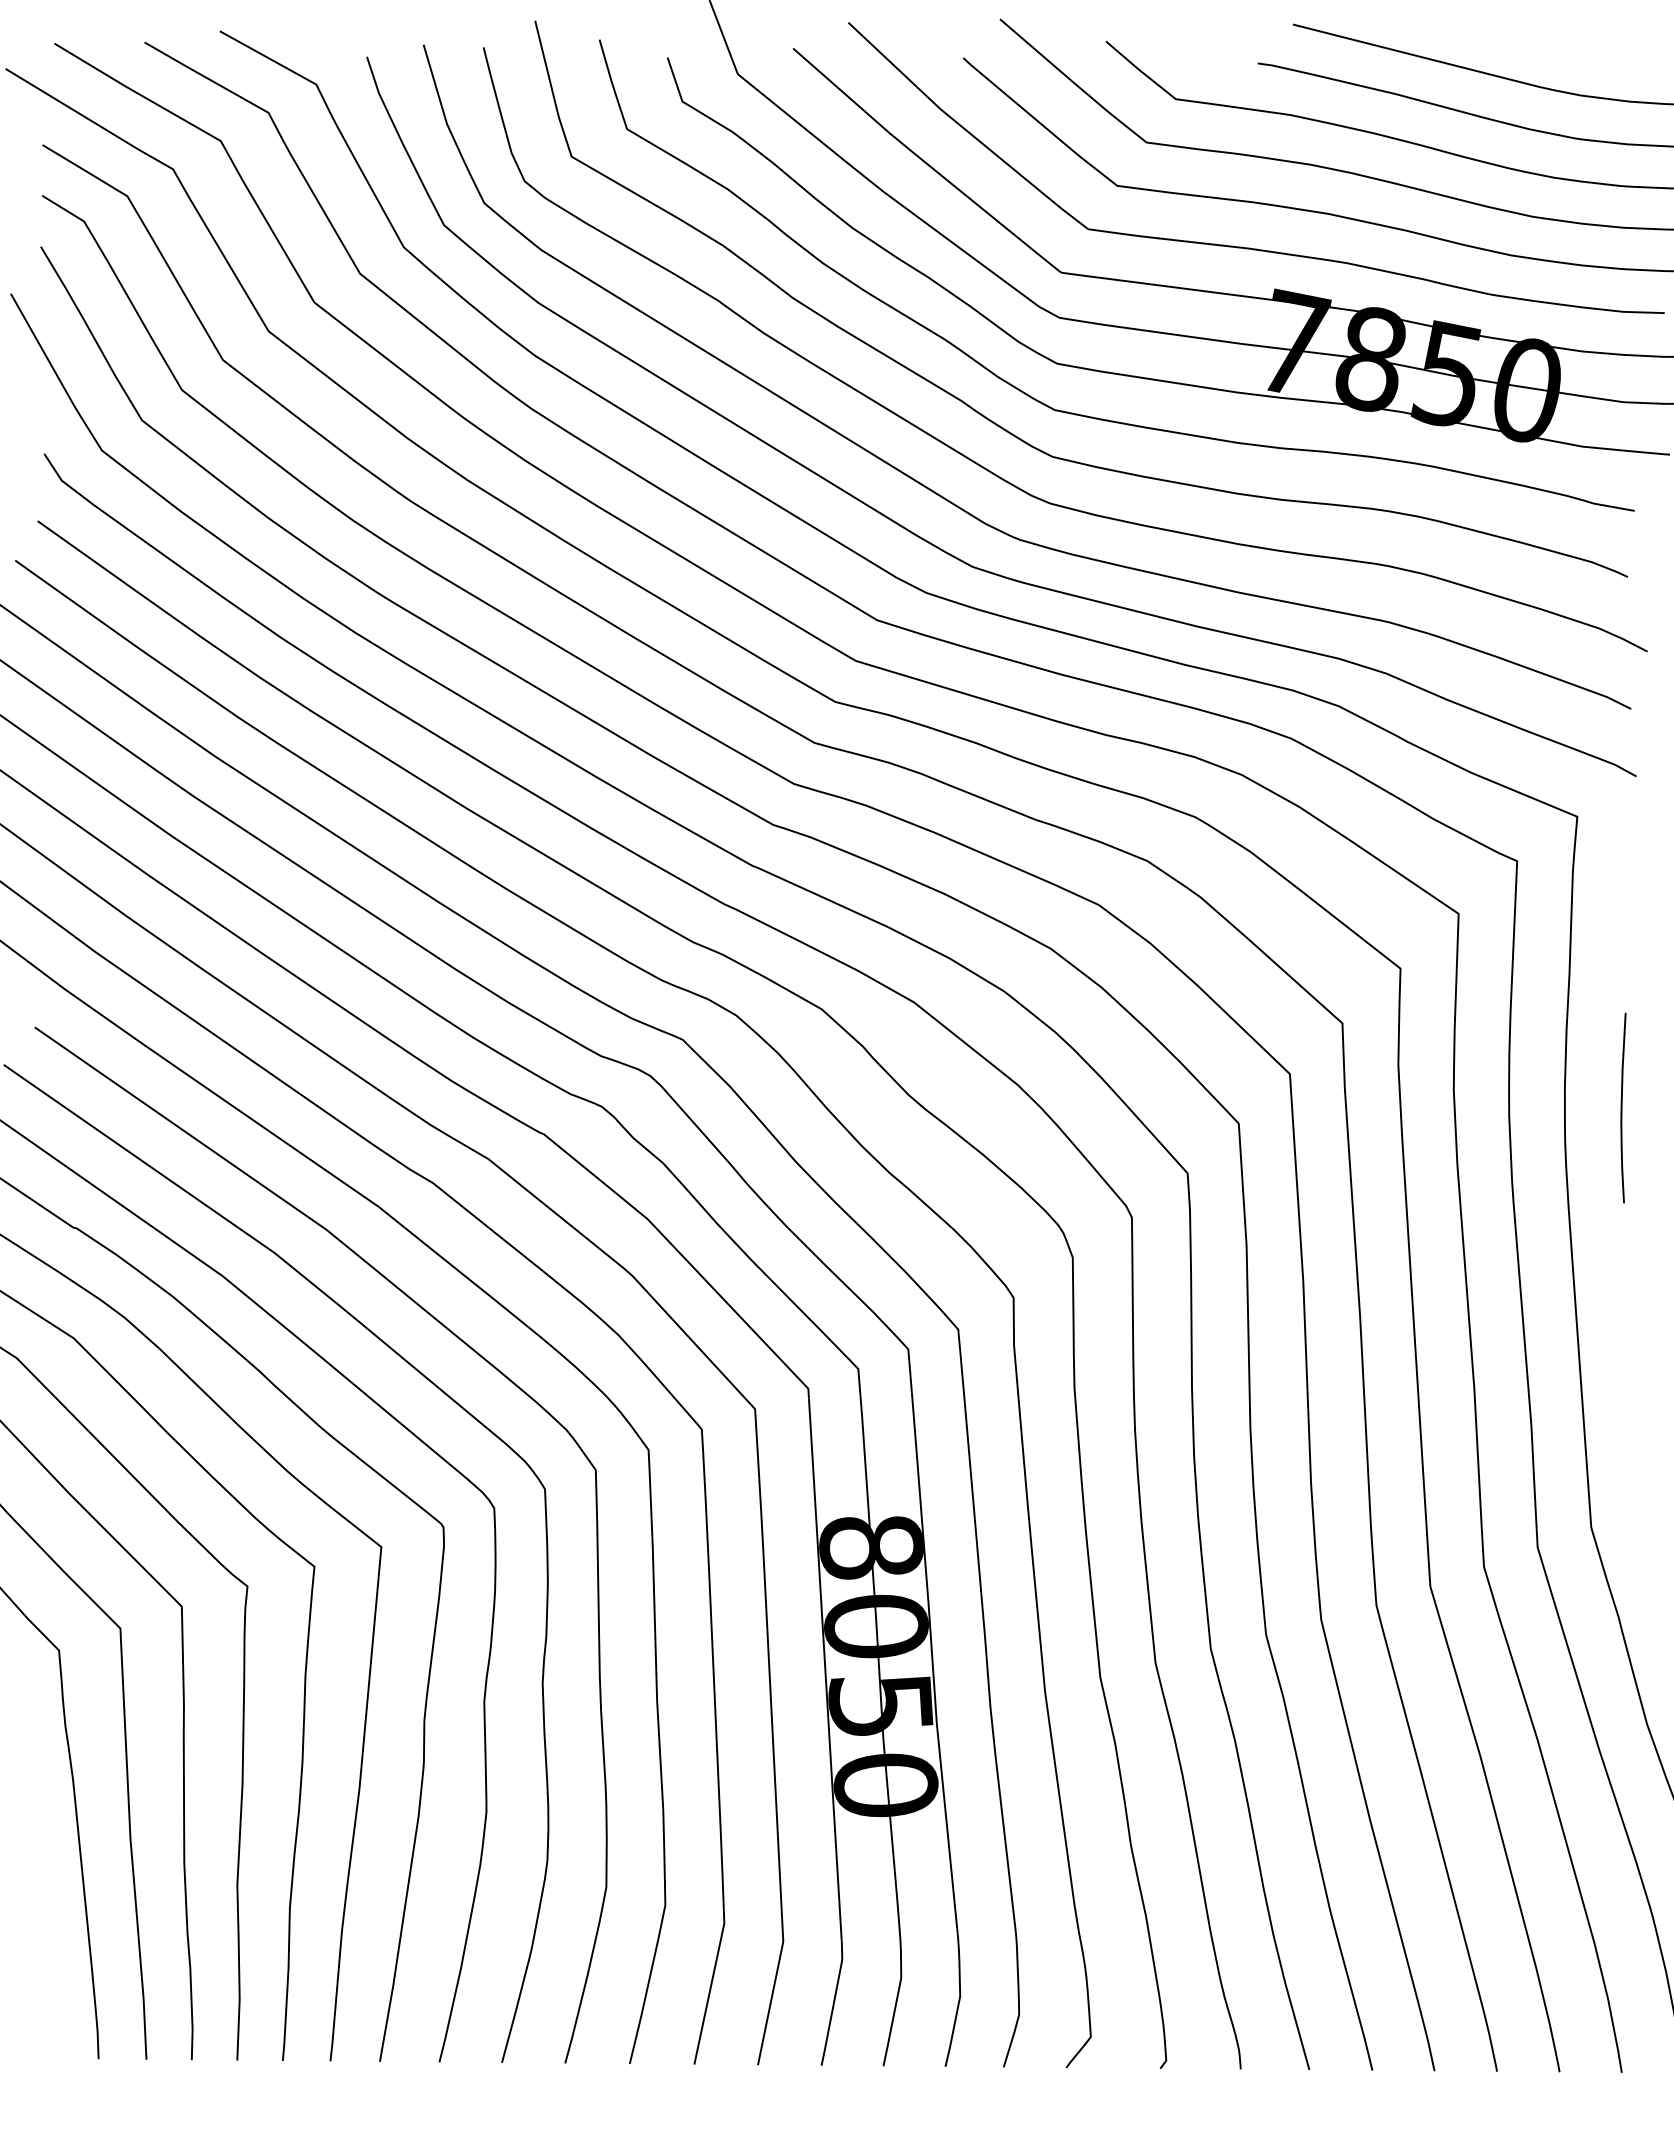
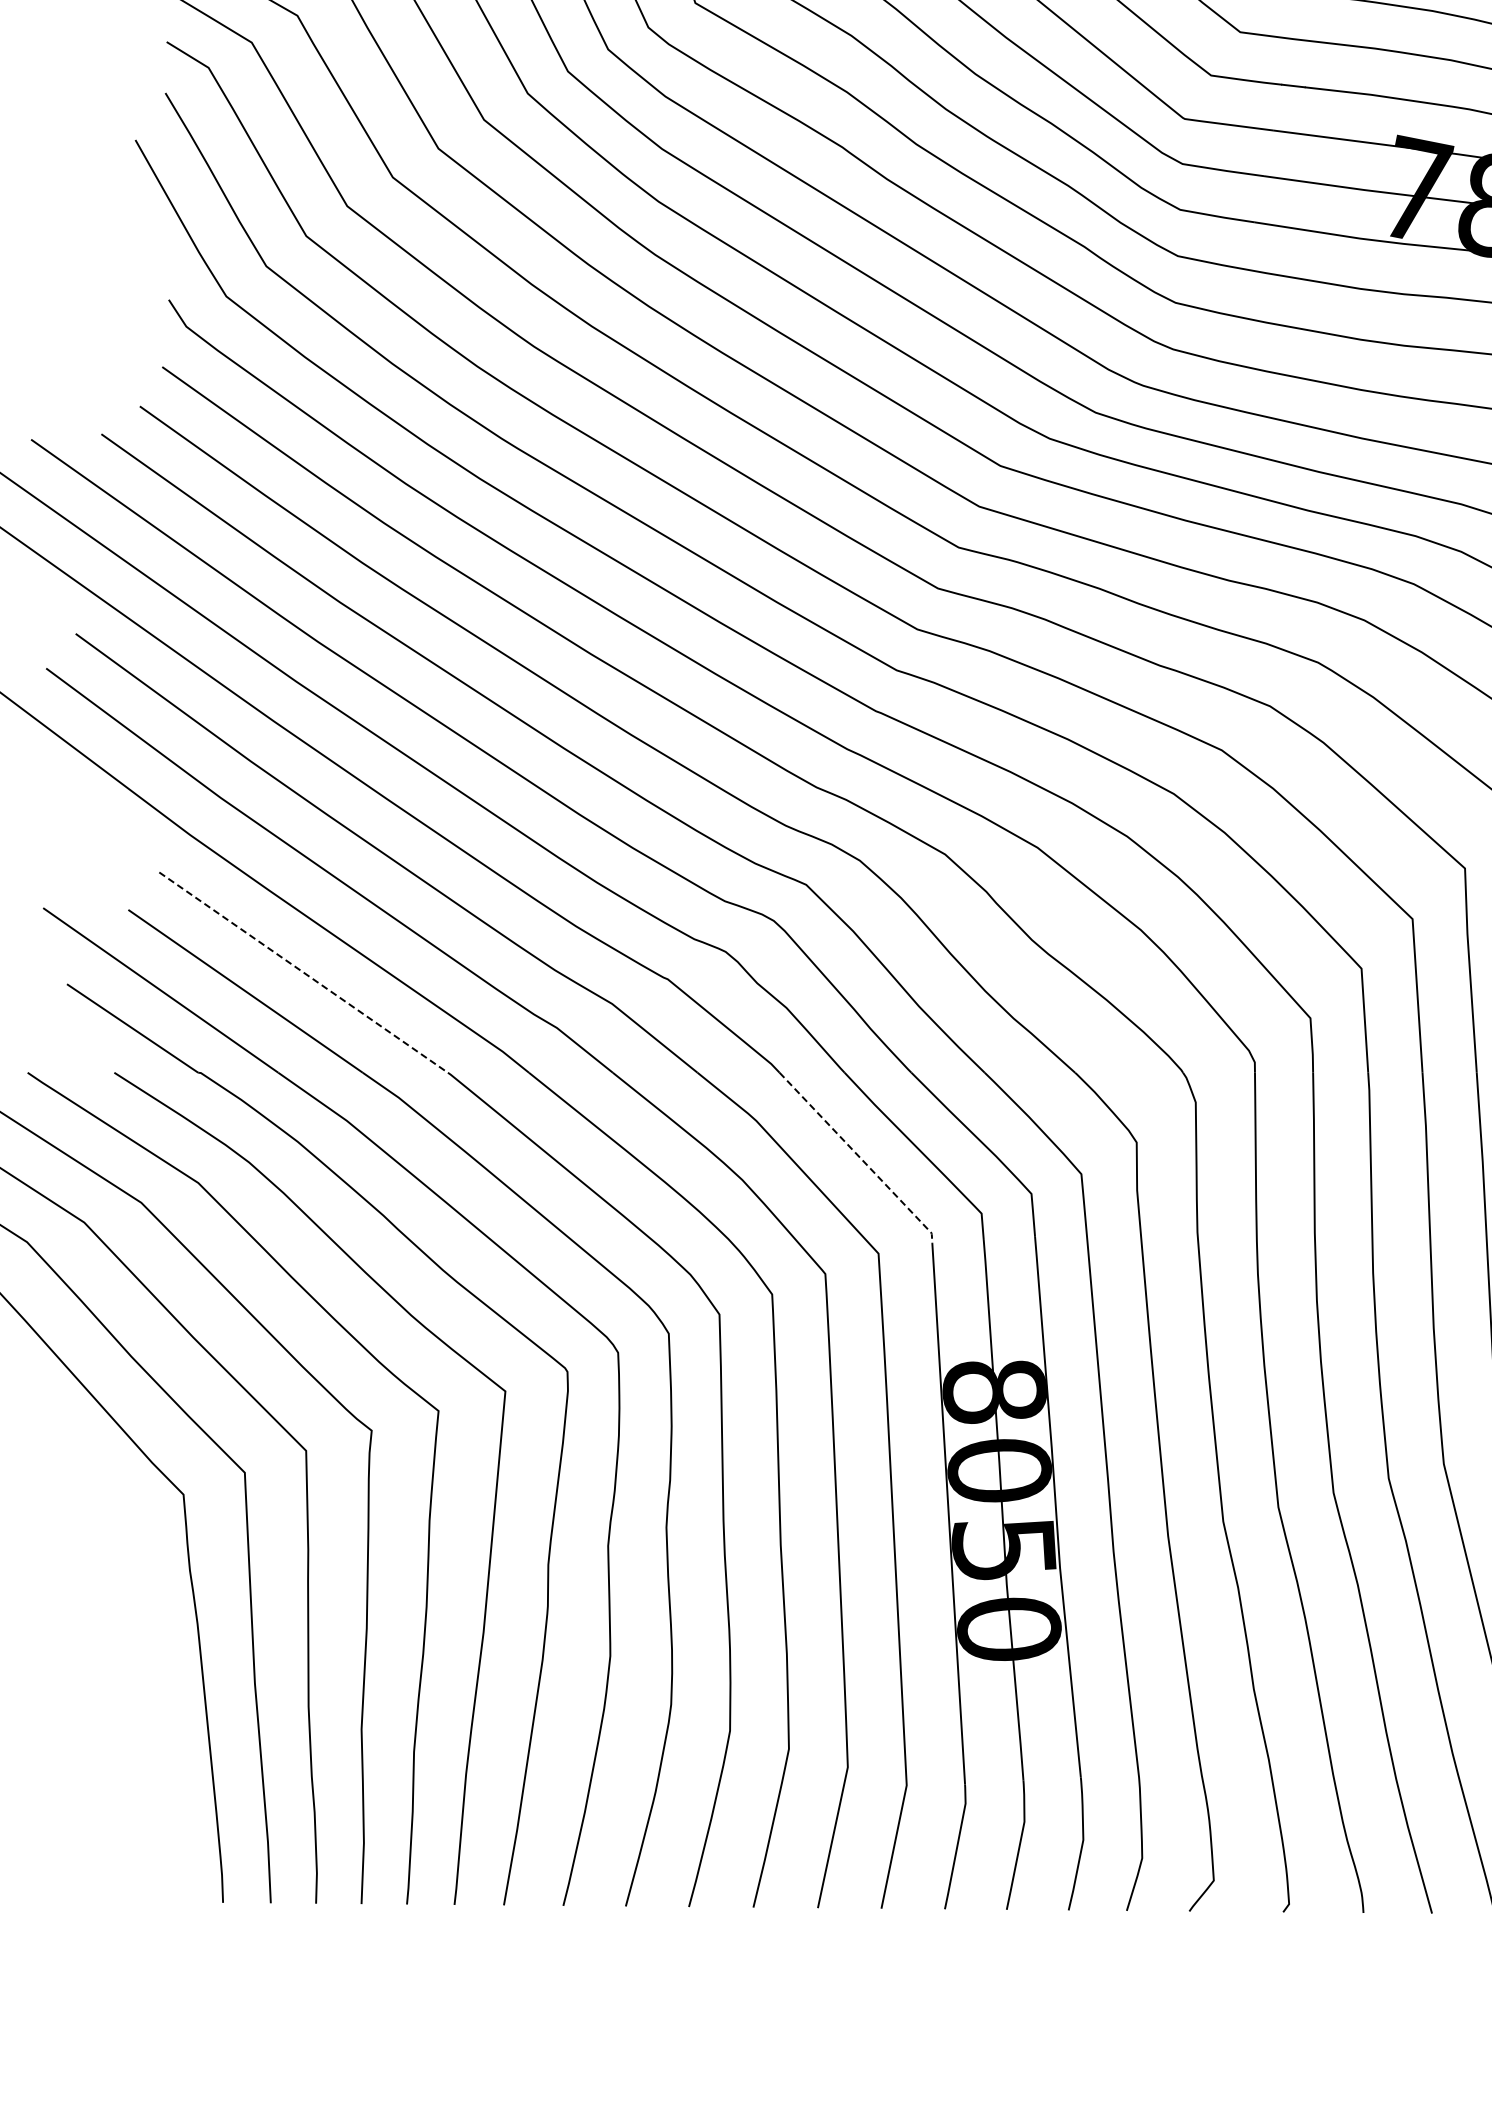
line: (179, 1127) -> (303, 972), solid -> dashed
line: (736, 1313) -> (859, 1158), solid -> dashed

